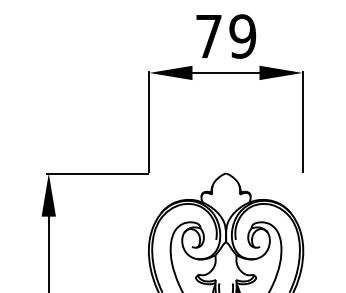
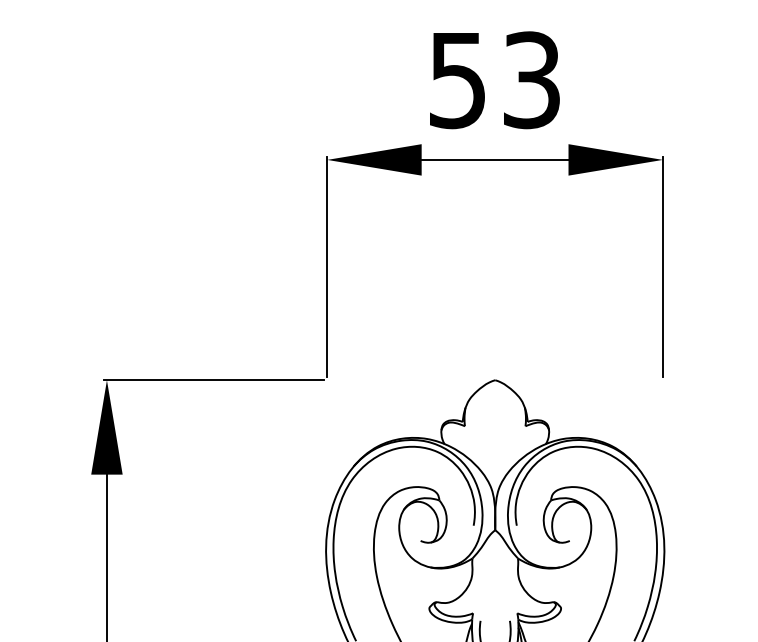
text: (226, 36) -> (496, 80), 79 -> 53

